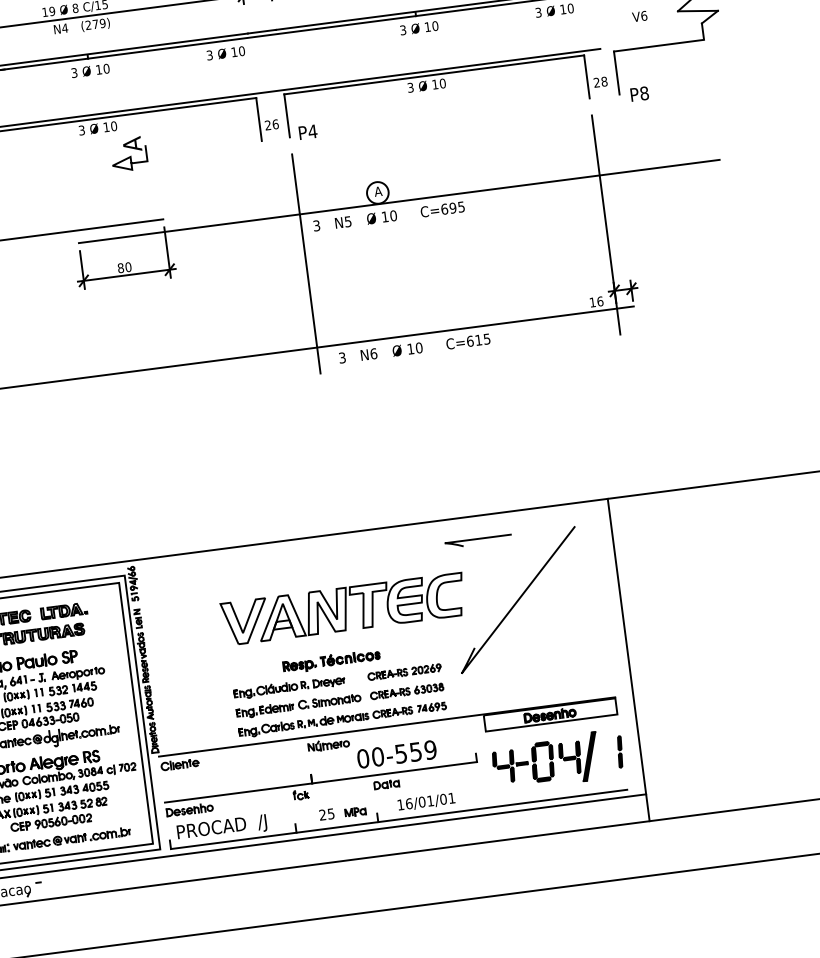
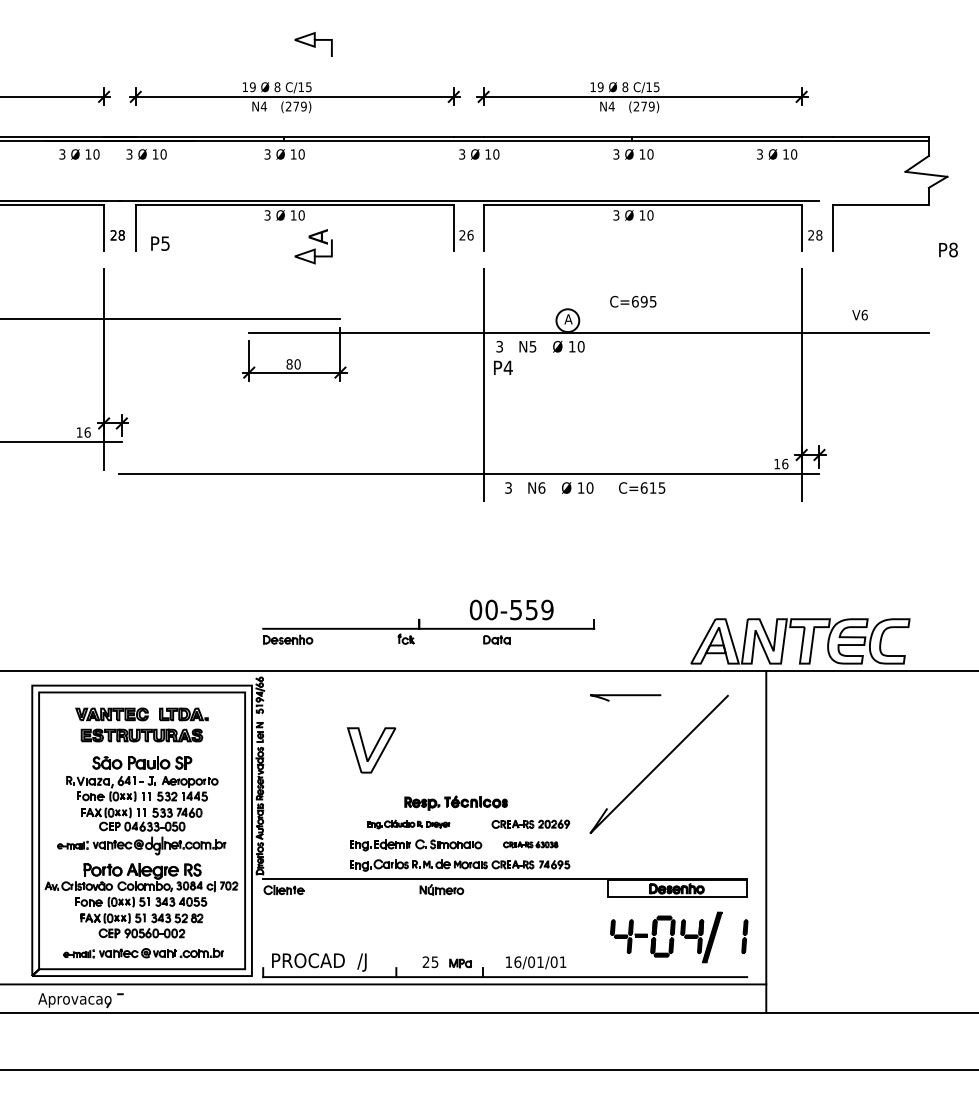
text: (639, 16) -> (859, 315), moved
text: (226, 53) -> (479, 154), moved
text: (639, 93) -> (948, 249), moved
text: (308, 131) -> (503, 367), moved
text: (442, 209) -> (633, 301), moved
part: (361, 607) -> (800, 641), moved
part: (289, 687) -> (408, 824), size x0.7
part: (406, 691) -> (530, 844), size x0.7
part: (319, 775) -> (428, 621), moved

